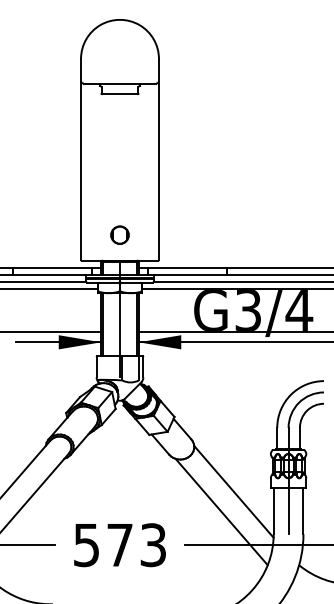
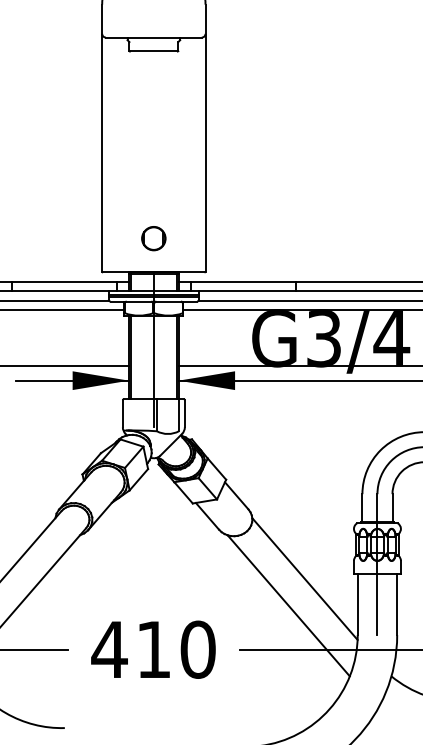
text: (119, 545) -> (153, 650), 573 -> 410

